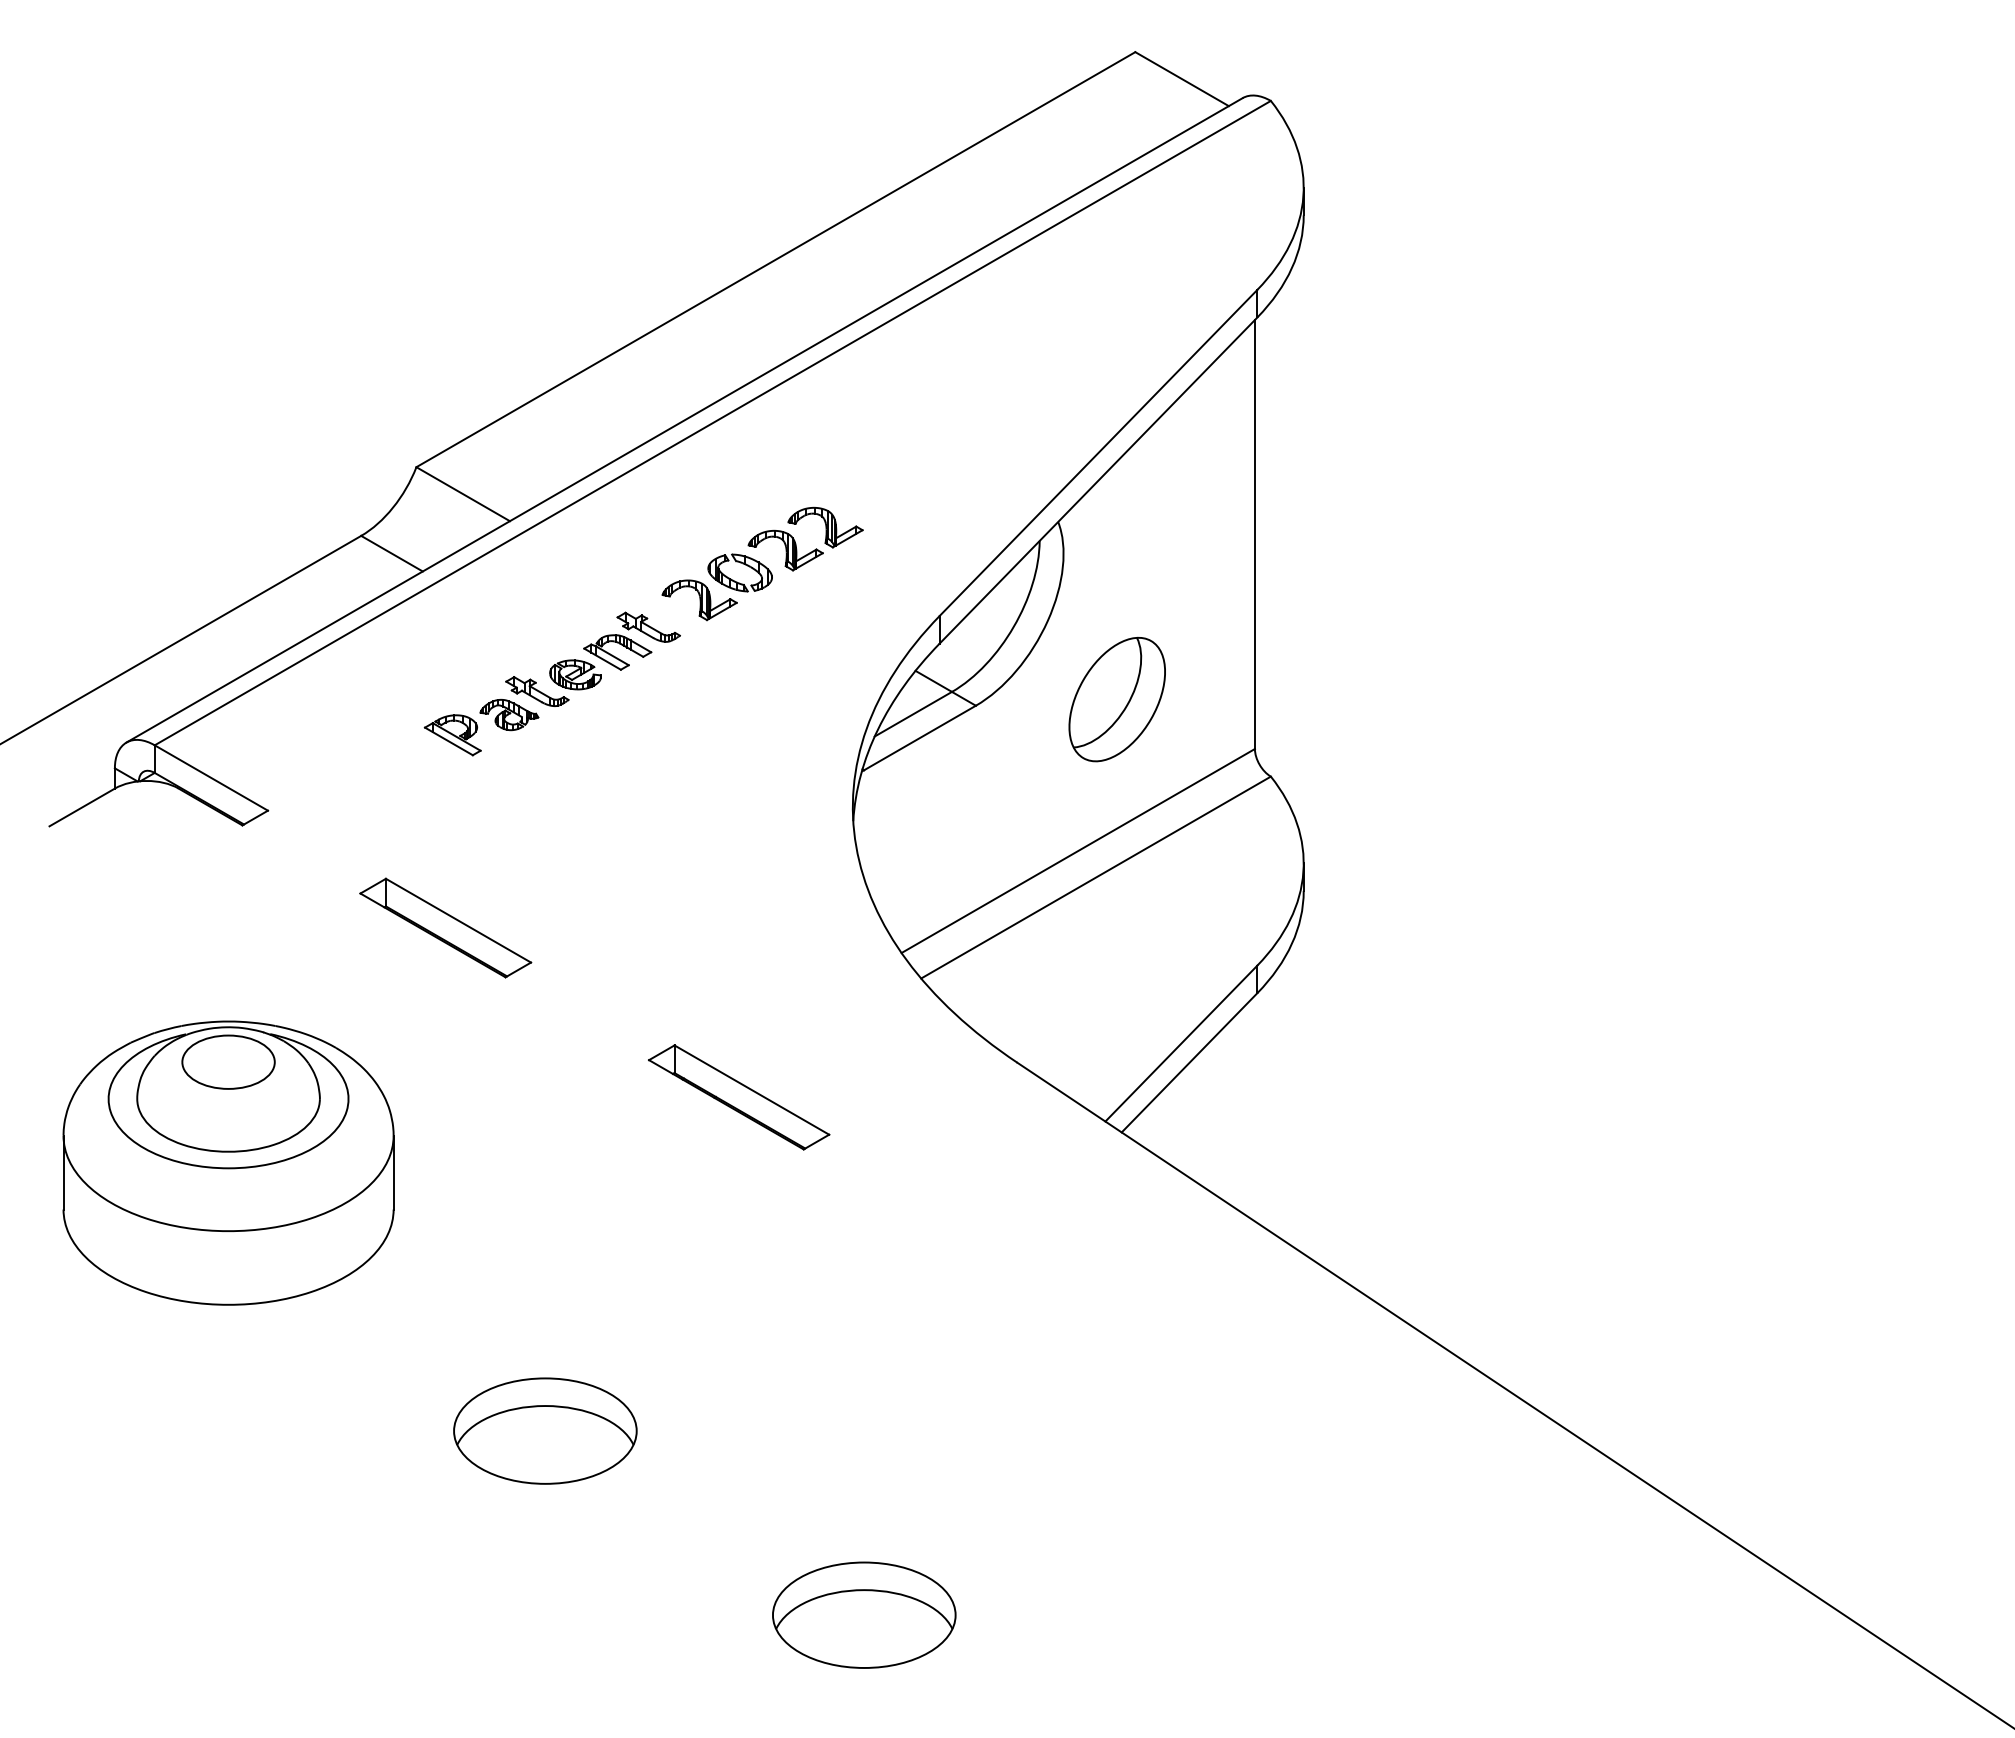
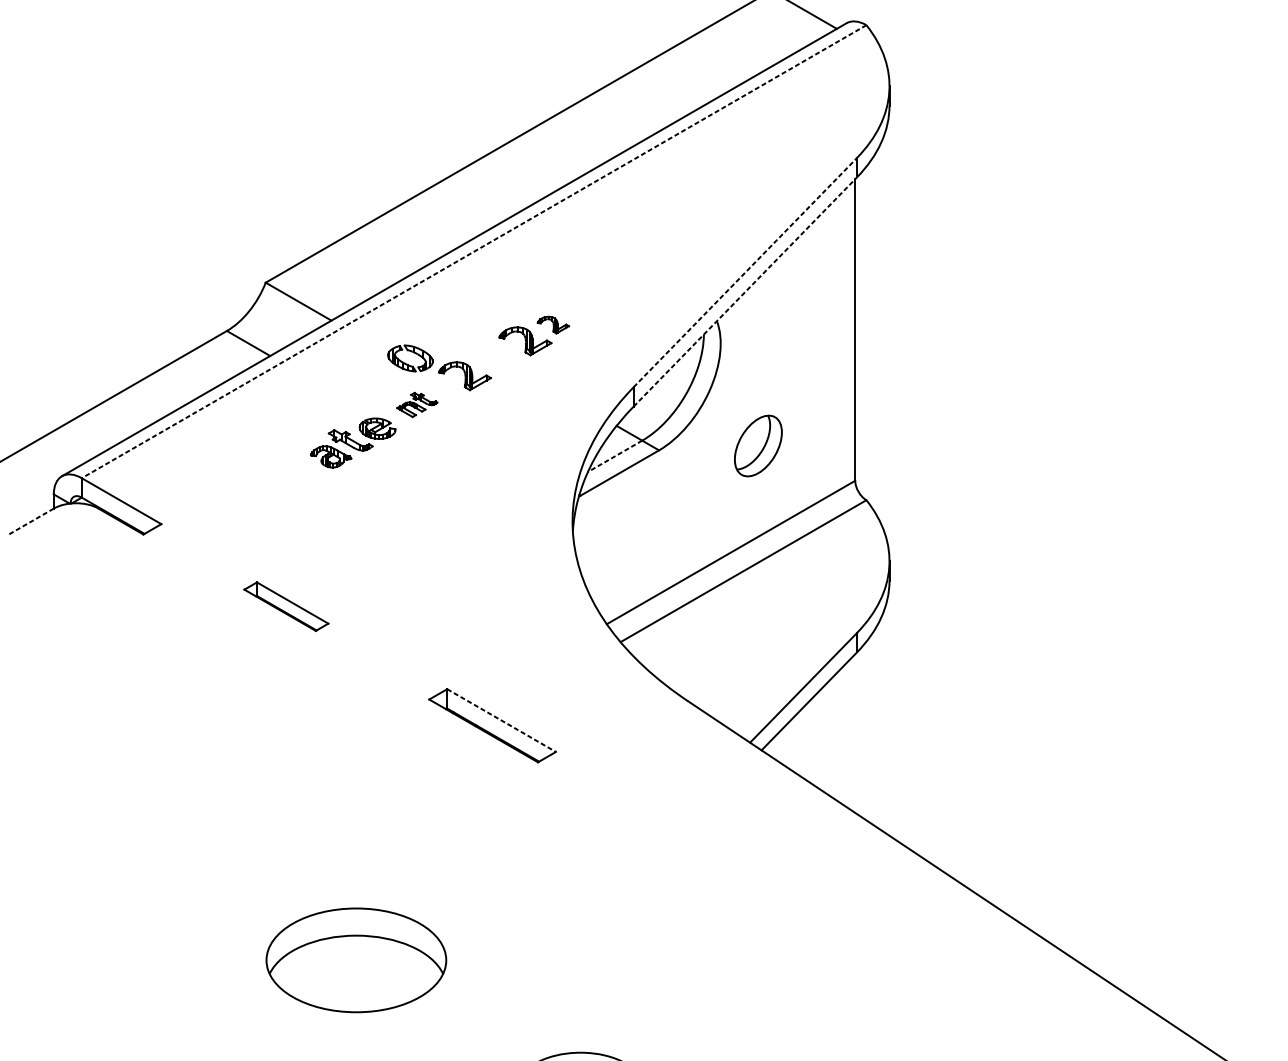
line: (712, 423) -> (473, 251), solid -> dashed
line: (1098, 452) -> (745, 272), solid -> dashed
line: (1098, 480) -> (745, 292), solid -> dashed
part: (825, 527) -> (553, 325), size x0.6
part: (742, 564) -> (412, 352), moved
part: (631, 640) -> (416, 404), size x0.6
part: (1116, 699) -> (757, 445), size x0.7
line: (913, 714) -> (615, 456), solid -> dashed
part: (452, 735) -> (291, 471), removed
line: (82, 807) -> (31, 521), solid -> dashed
part: (445, 927) -> (286, 606), size x0.7
line: (752, 1090) -> (502, 720), solid -> dashed
part: (228, 1162) -> (133, 771), removed
part: (545, 1430) -> (356, 959), size x1.4

